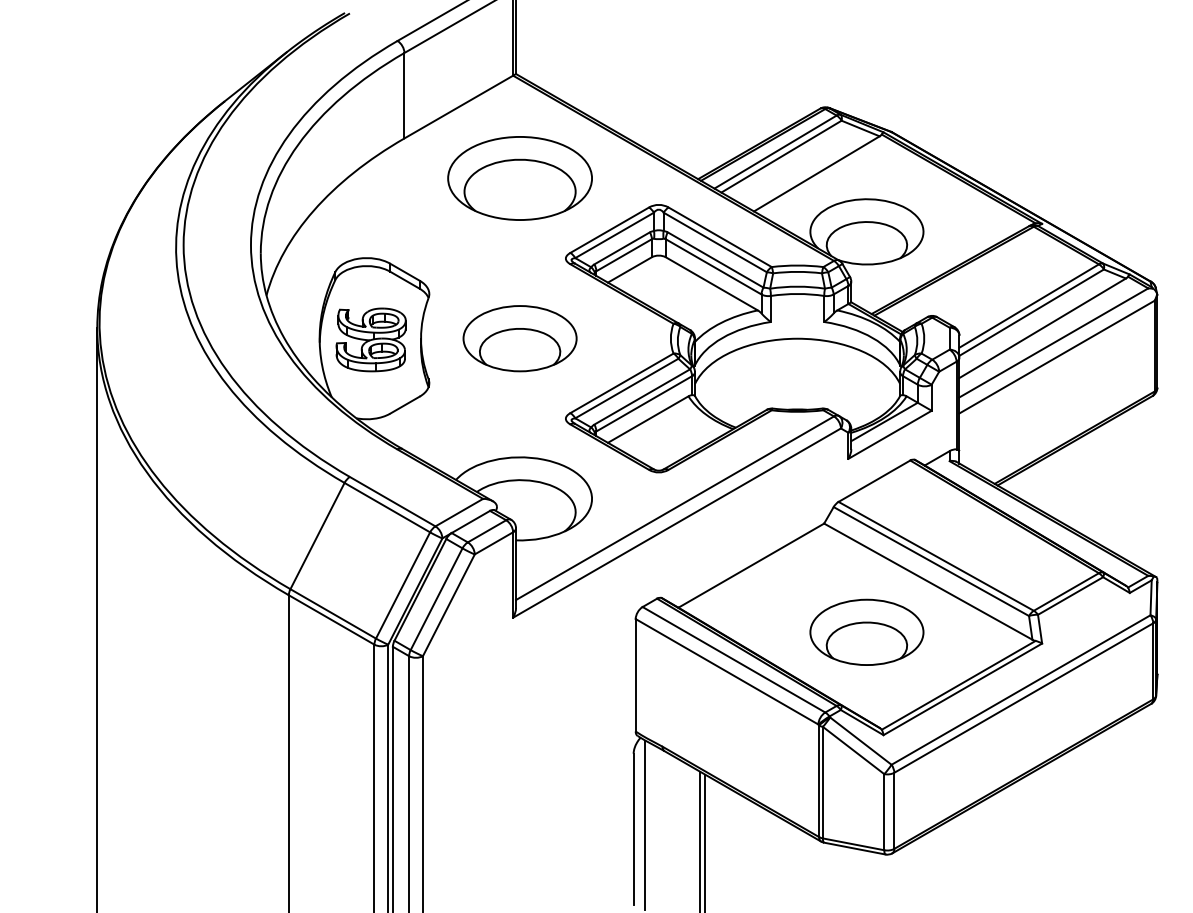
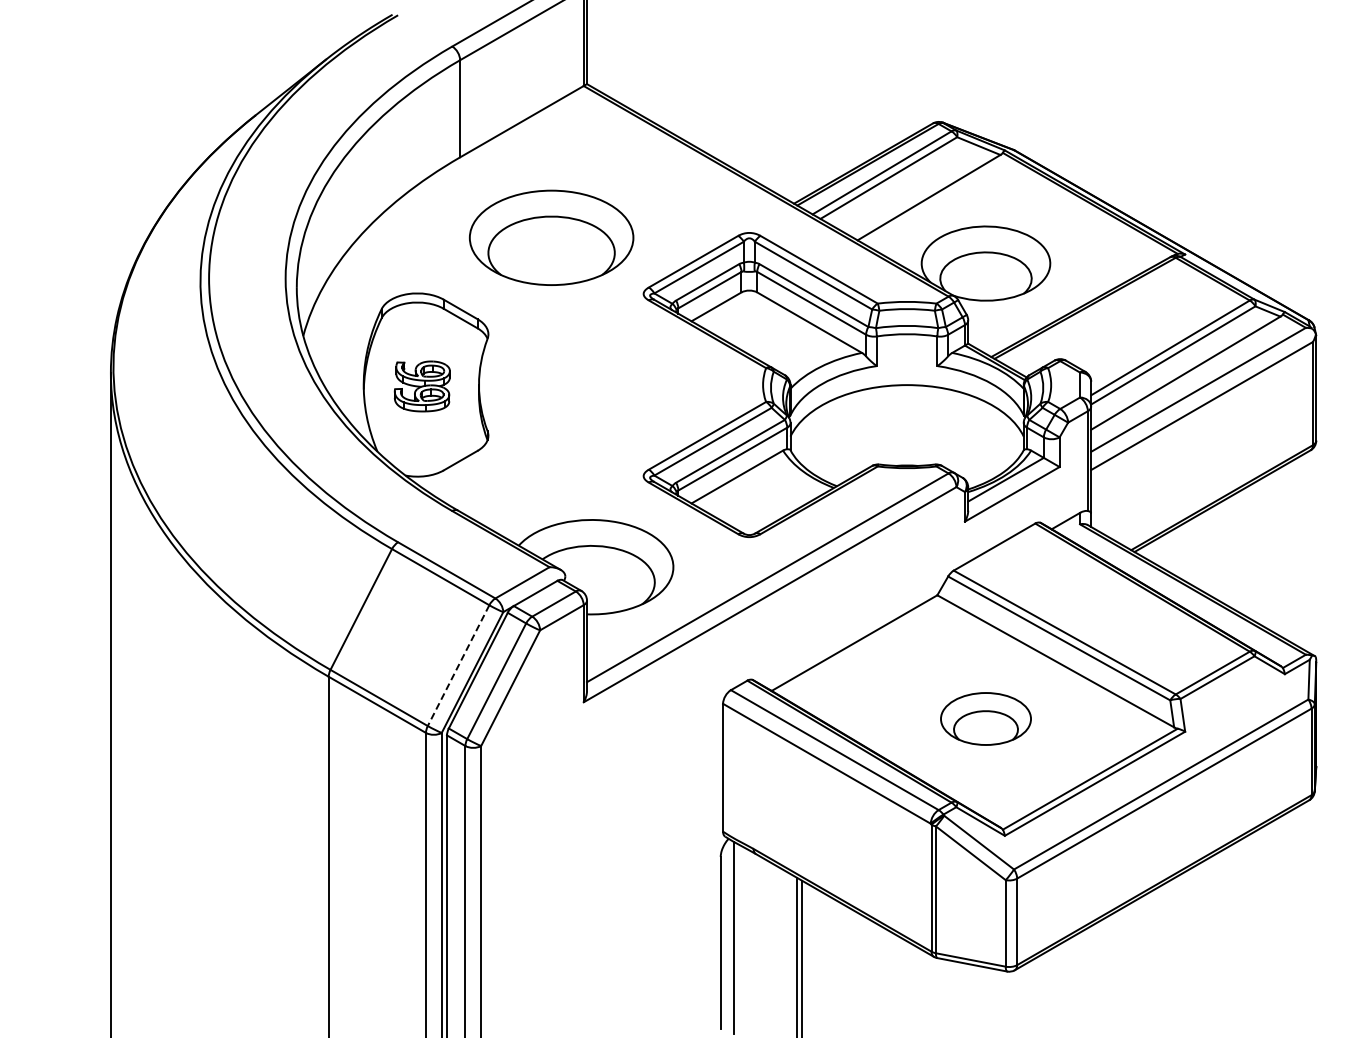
part: (519, 178) -> (551, 237), moved
part: (371, 339) -> (422, 386), size x0.7
part: (519, 339) -> (591, 385), removed
line: (403, 585) -> (458, 665), solid -> dashed
part: (866, 631) -> (985, 718), size x0.7

